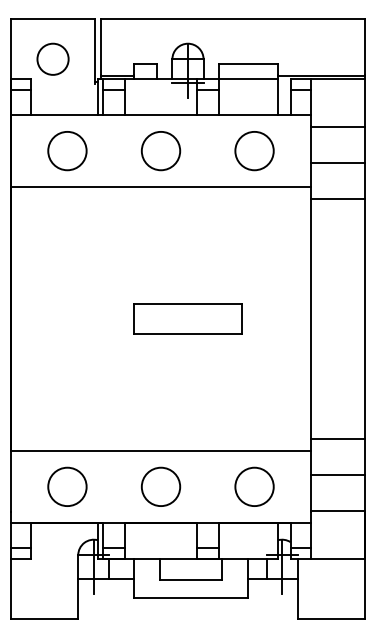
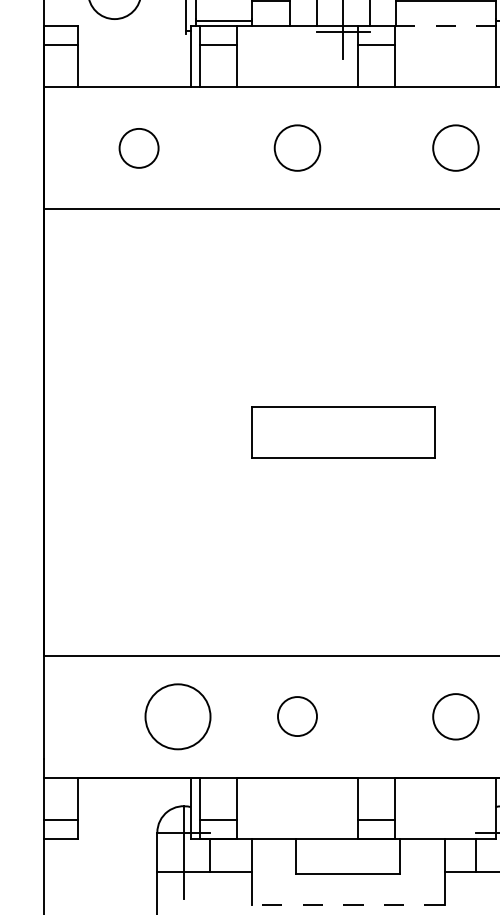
line: (248, 79) -> (445, 26), solid -> dashed
circle: (160, 150) -> (296, 147), size x0.7
circle: (254, 150) -> (455, 147), size x0.7
circle: (67, 151) -> (139, 148), size x0.6
circle: (67, 486) -> (178, 716), moved
circle: (160, 486) -> (296, 716), size x0.6
circle: (254, 486) -> (455, 716), size x0.7
line: (190, 598) -> (347, 905), solid -> dashed

